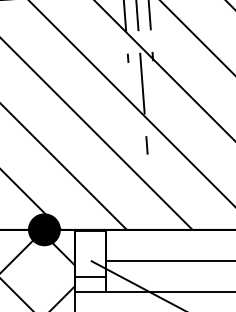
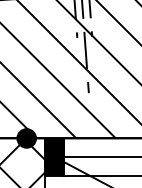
fill: (90, 259) -> (54, 156), added

